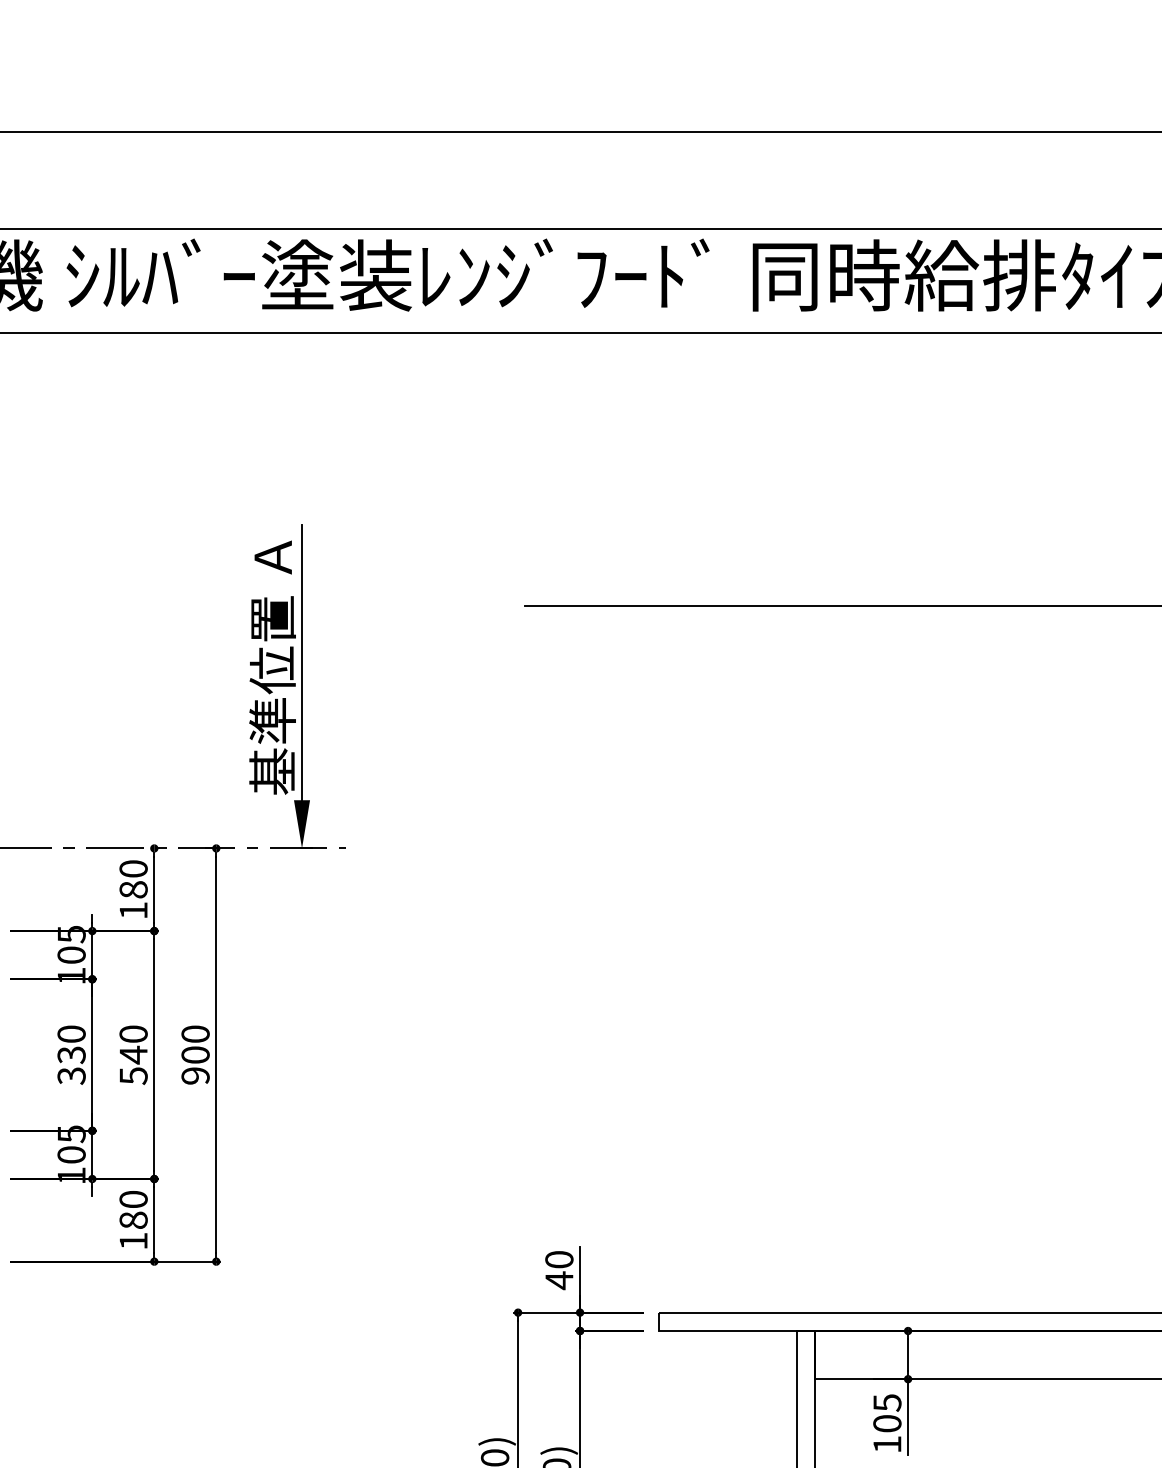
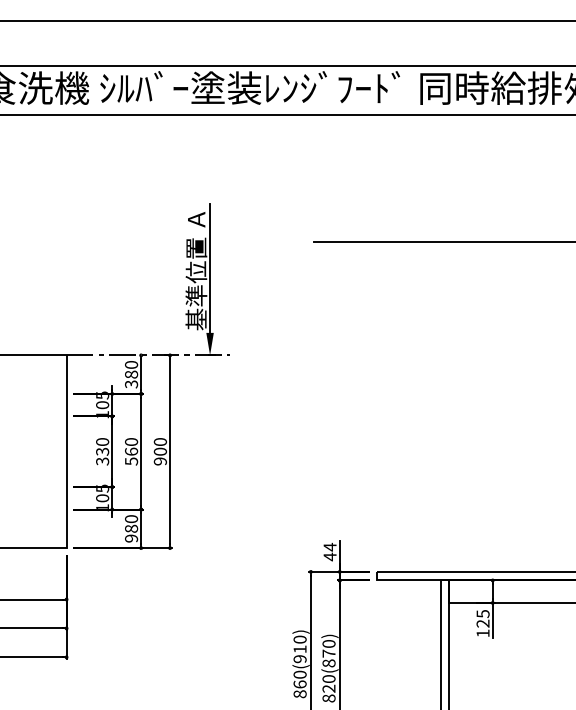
text: (133, 910) -> (131, 384), 180 -> 380
text: (133, 1054) -> (131, 451), 540 -> 560
text: (133, 1241) -> (131, 538), 180 -> 980
text: (558, 1258) -> (329, 546), 40 -> 44
text: (886, 1423) -> (482, 623), 105 -> 125

